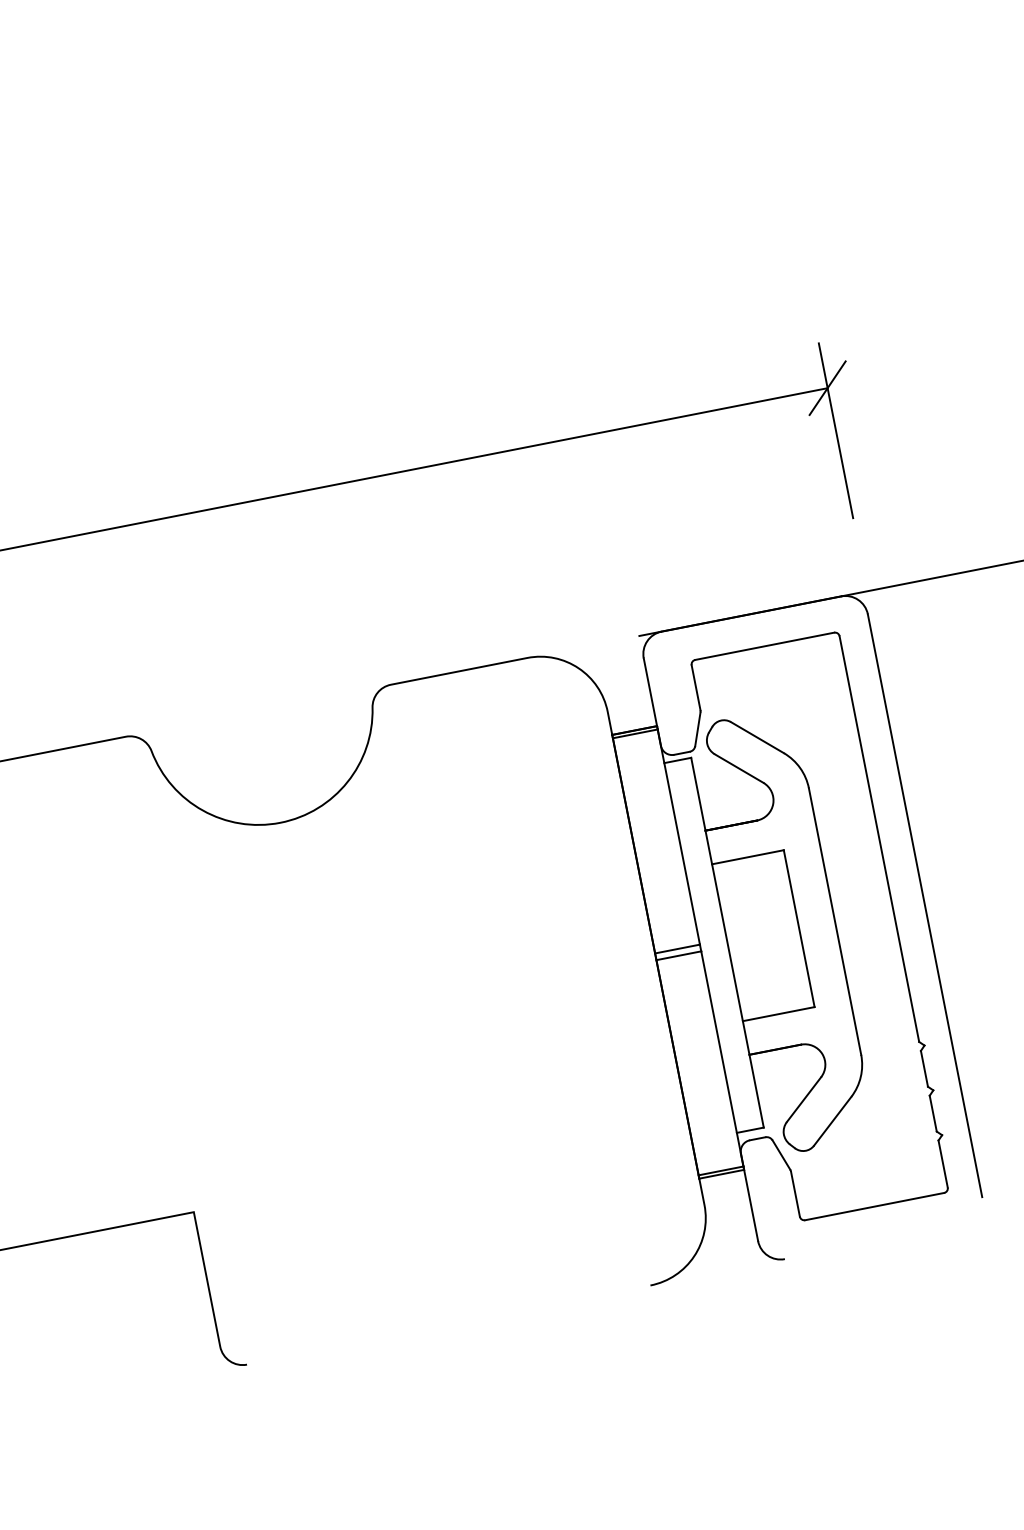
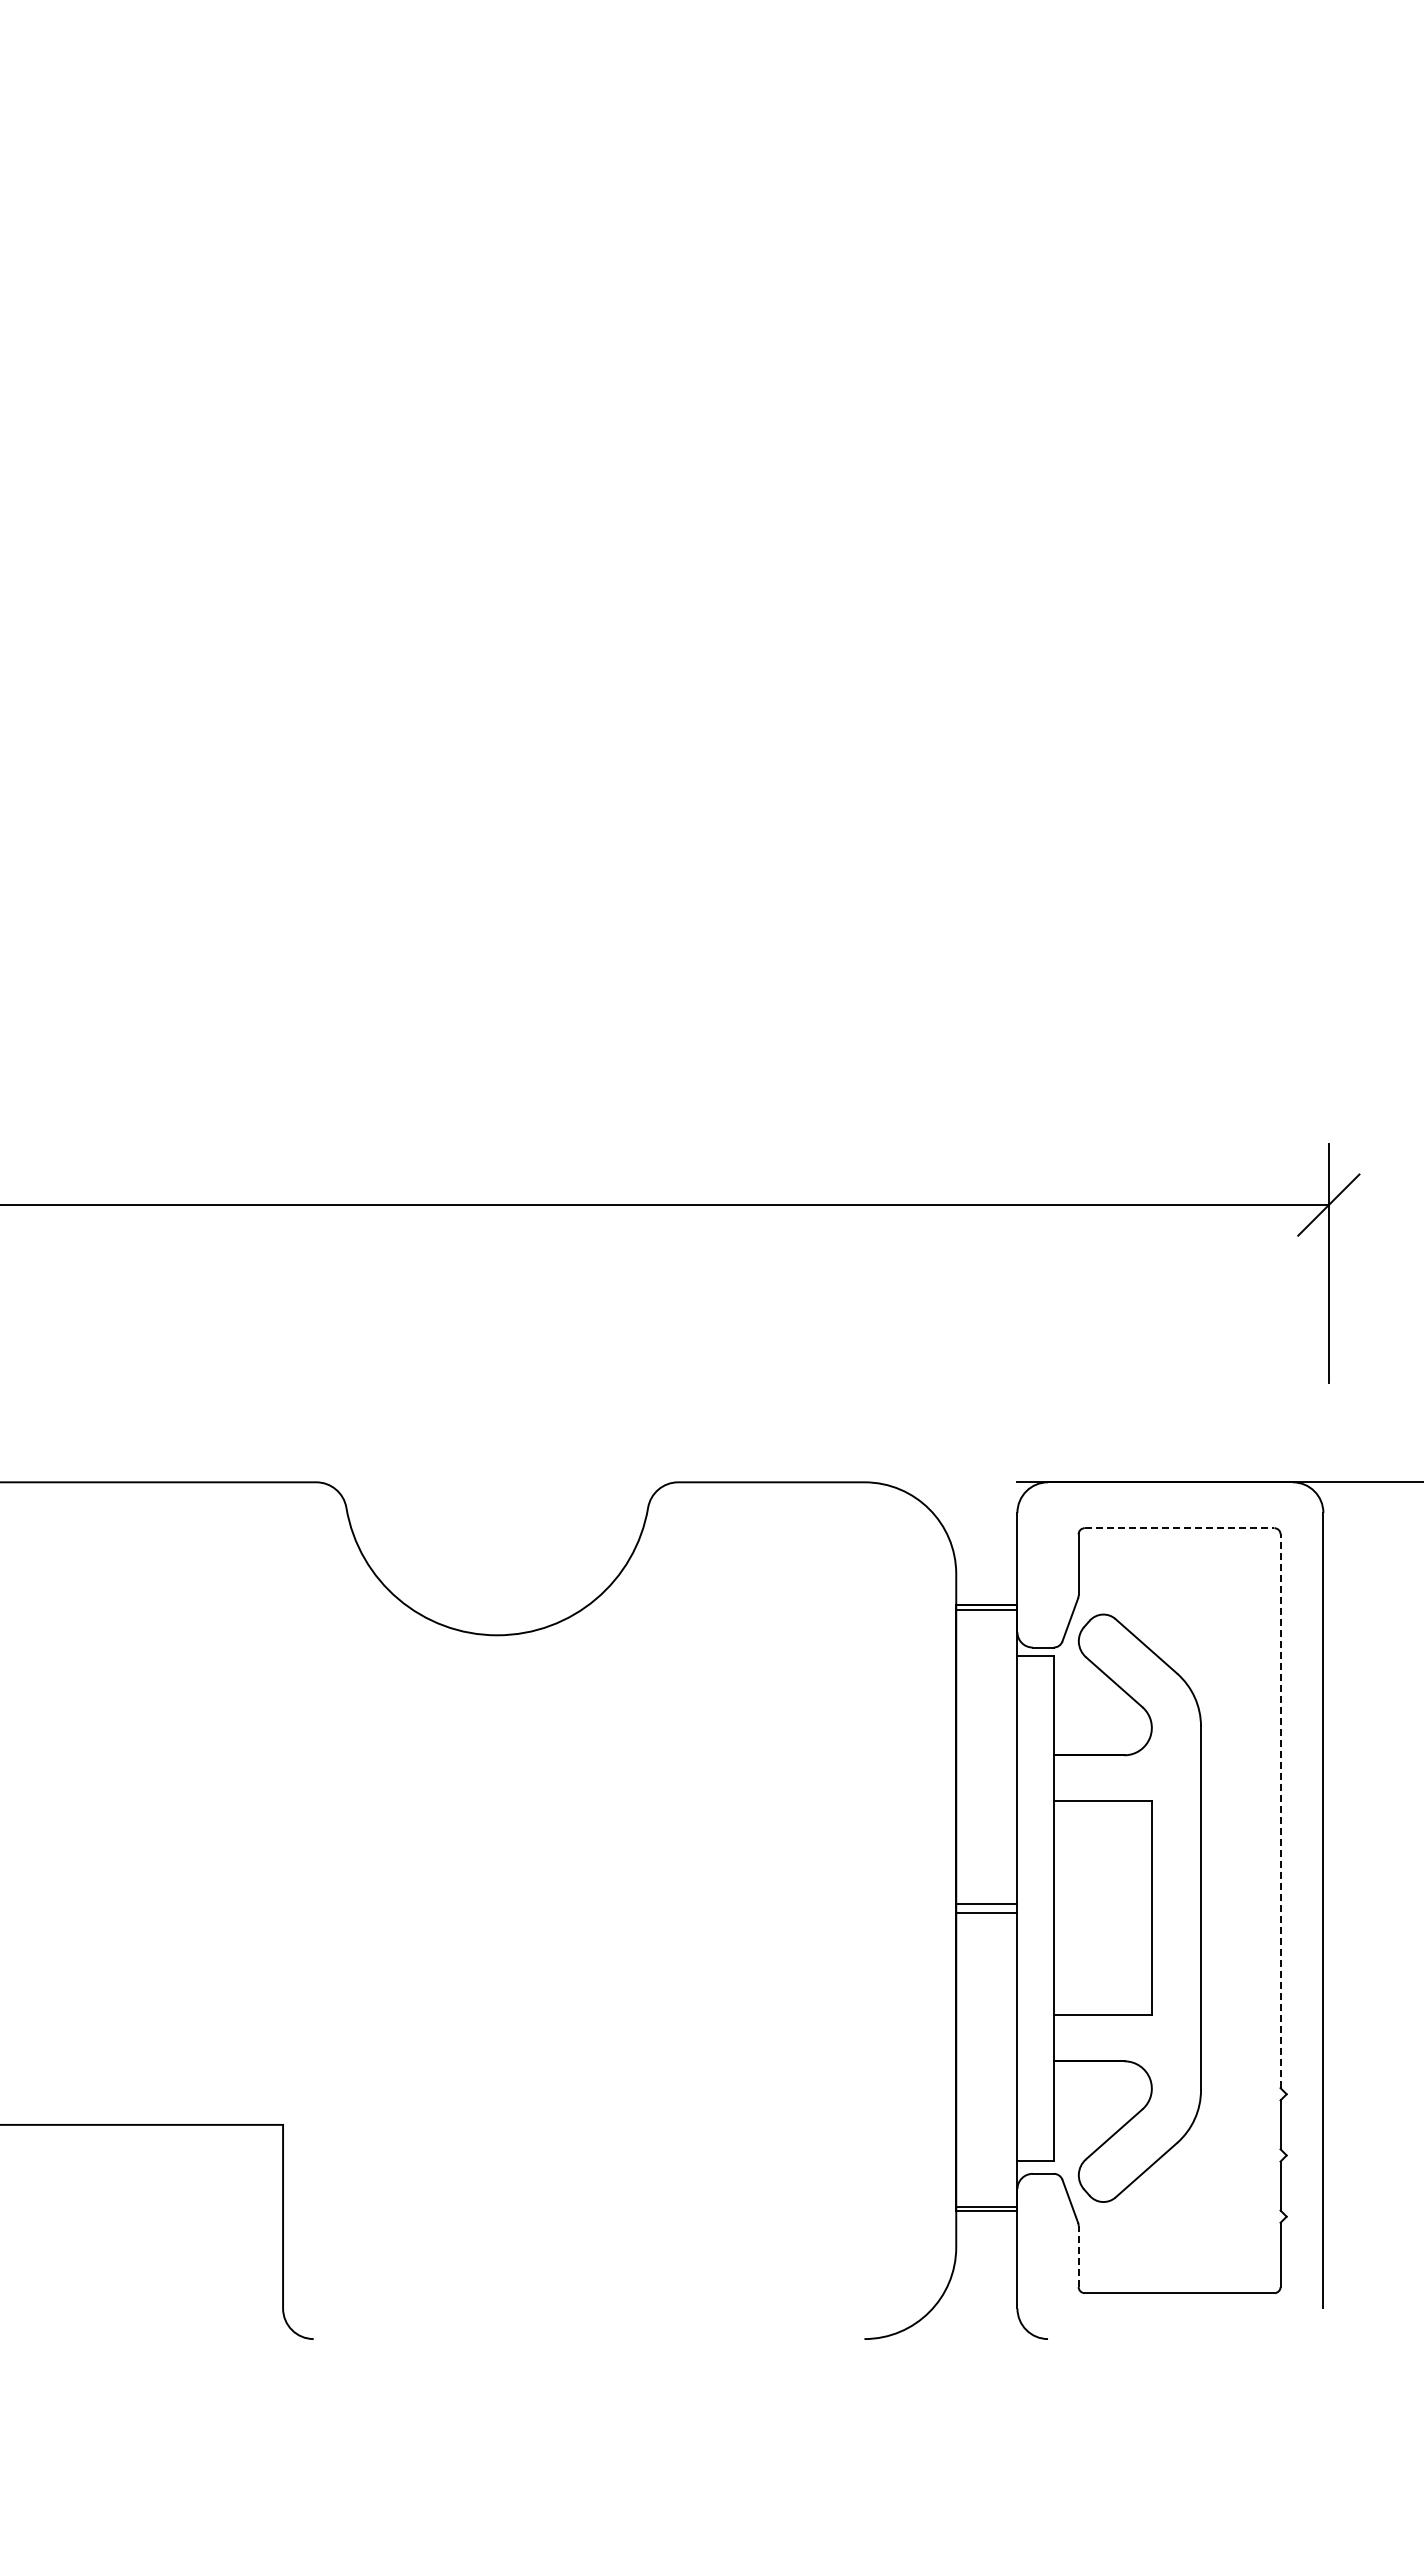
line: (764, 646) -> (1179, 1528), solid -> dashed
line: (879, 839) -> (1280, 1811), solid -> dashed
line: (795, 1194) -> (1078, 2256), solid -> dashed

